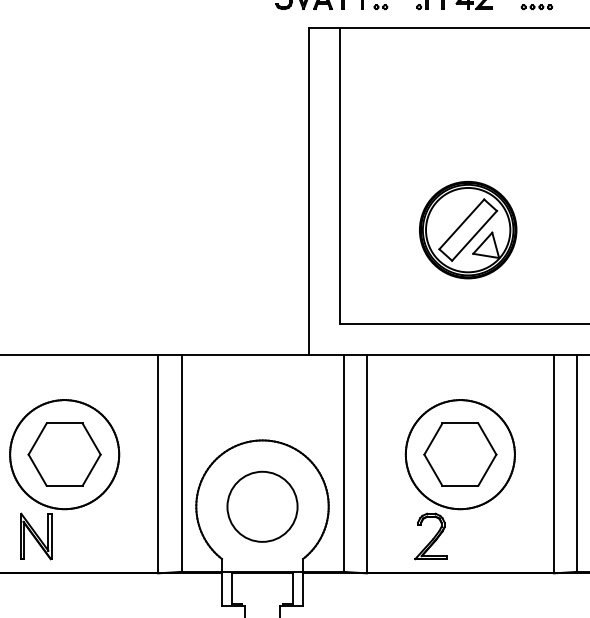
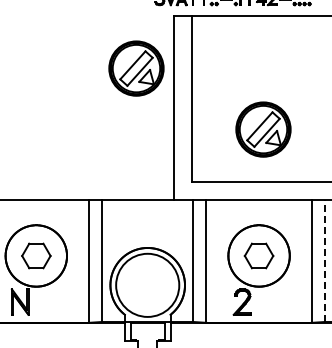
part: (242, 121) -> (136, 68), added
part: (64, 453) -> (36, 255), size x0.7
part: (459, 453) -> (258, 255), size x0.7
line: (576, 462) -> (324, 260), solid -> dashed
circle: (262, 507) -> (147, 285), size x1.6

